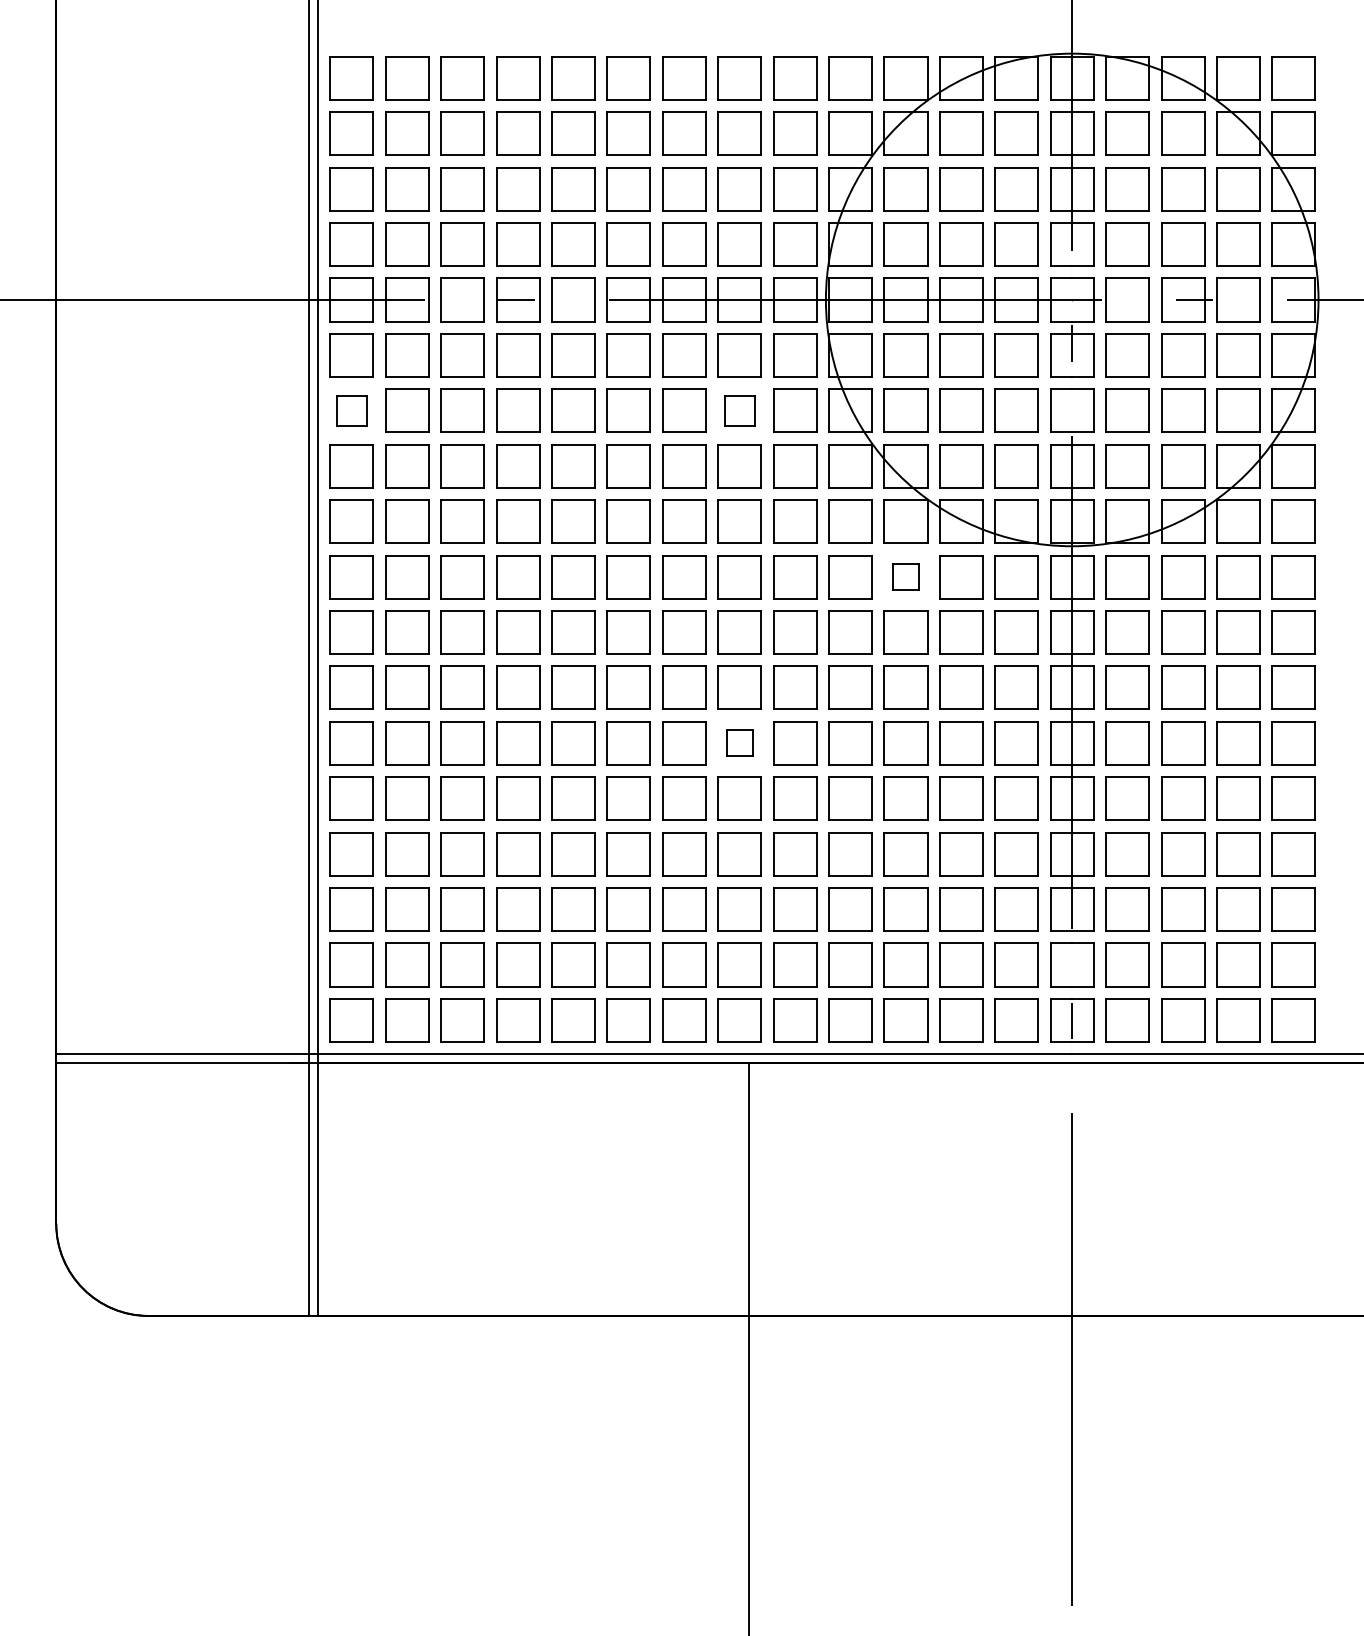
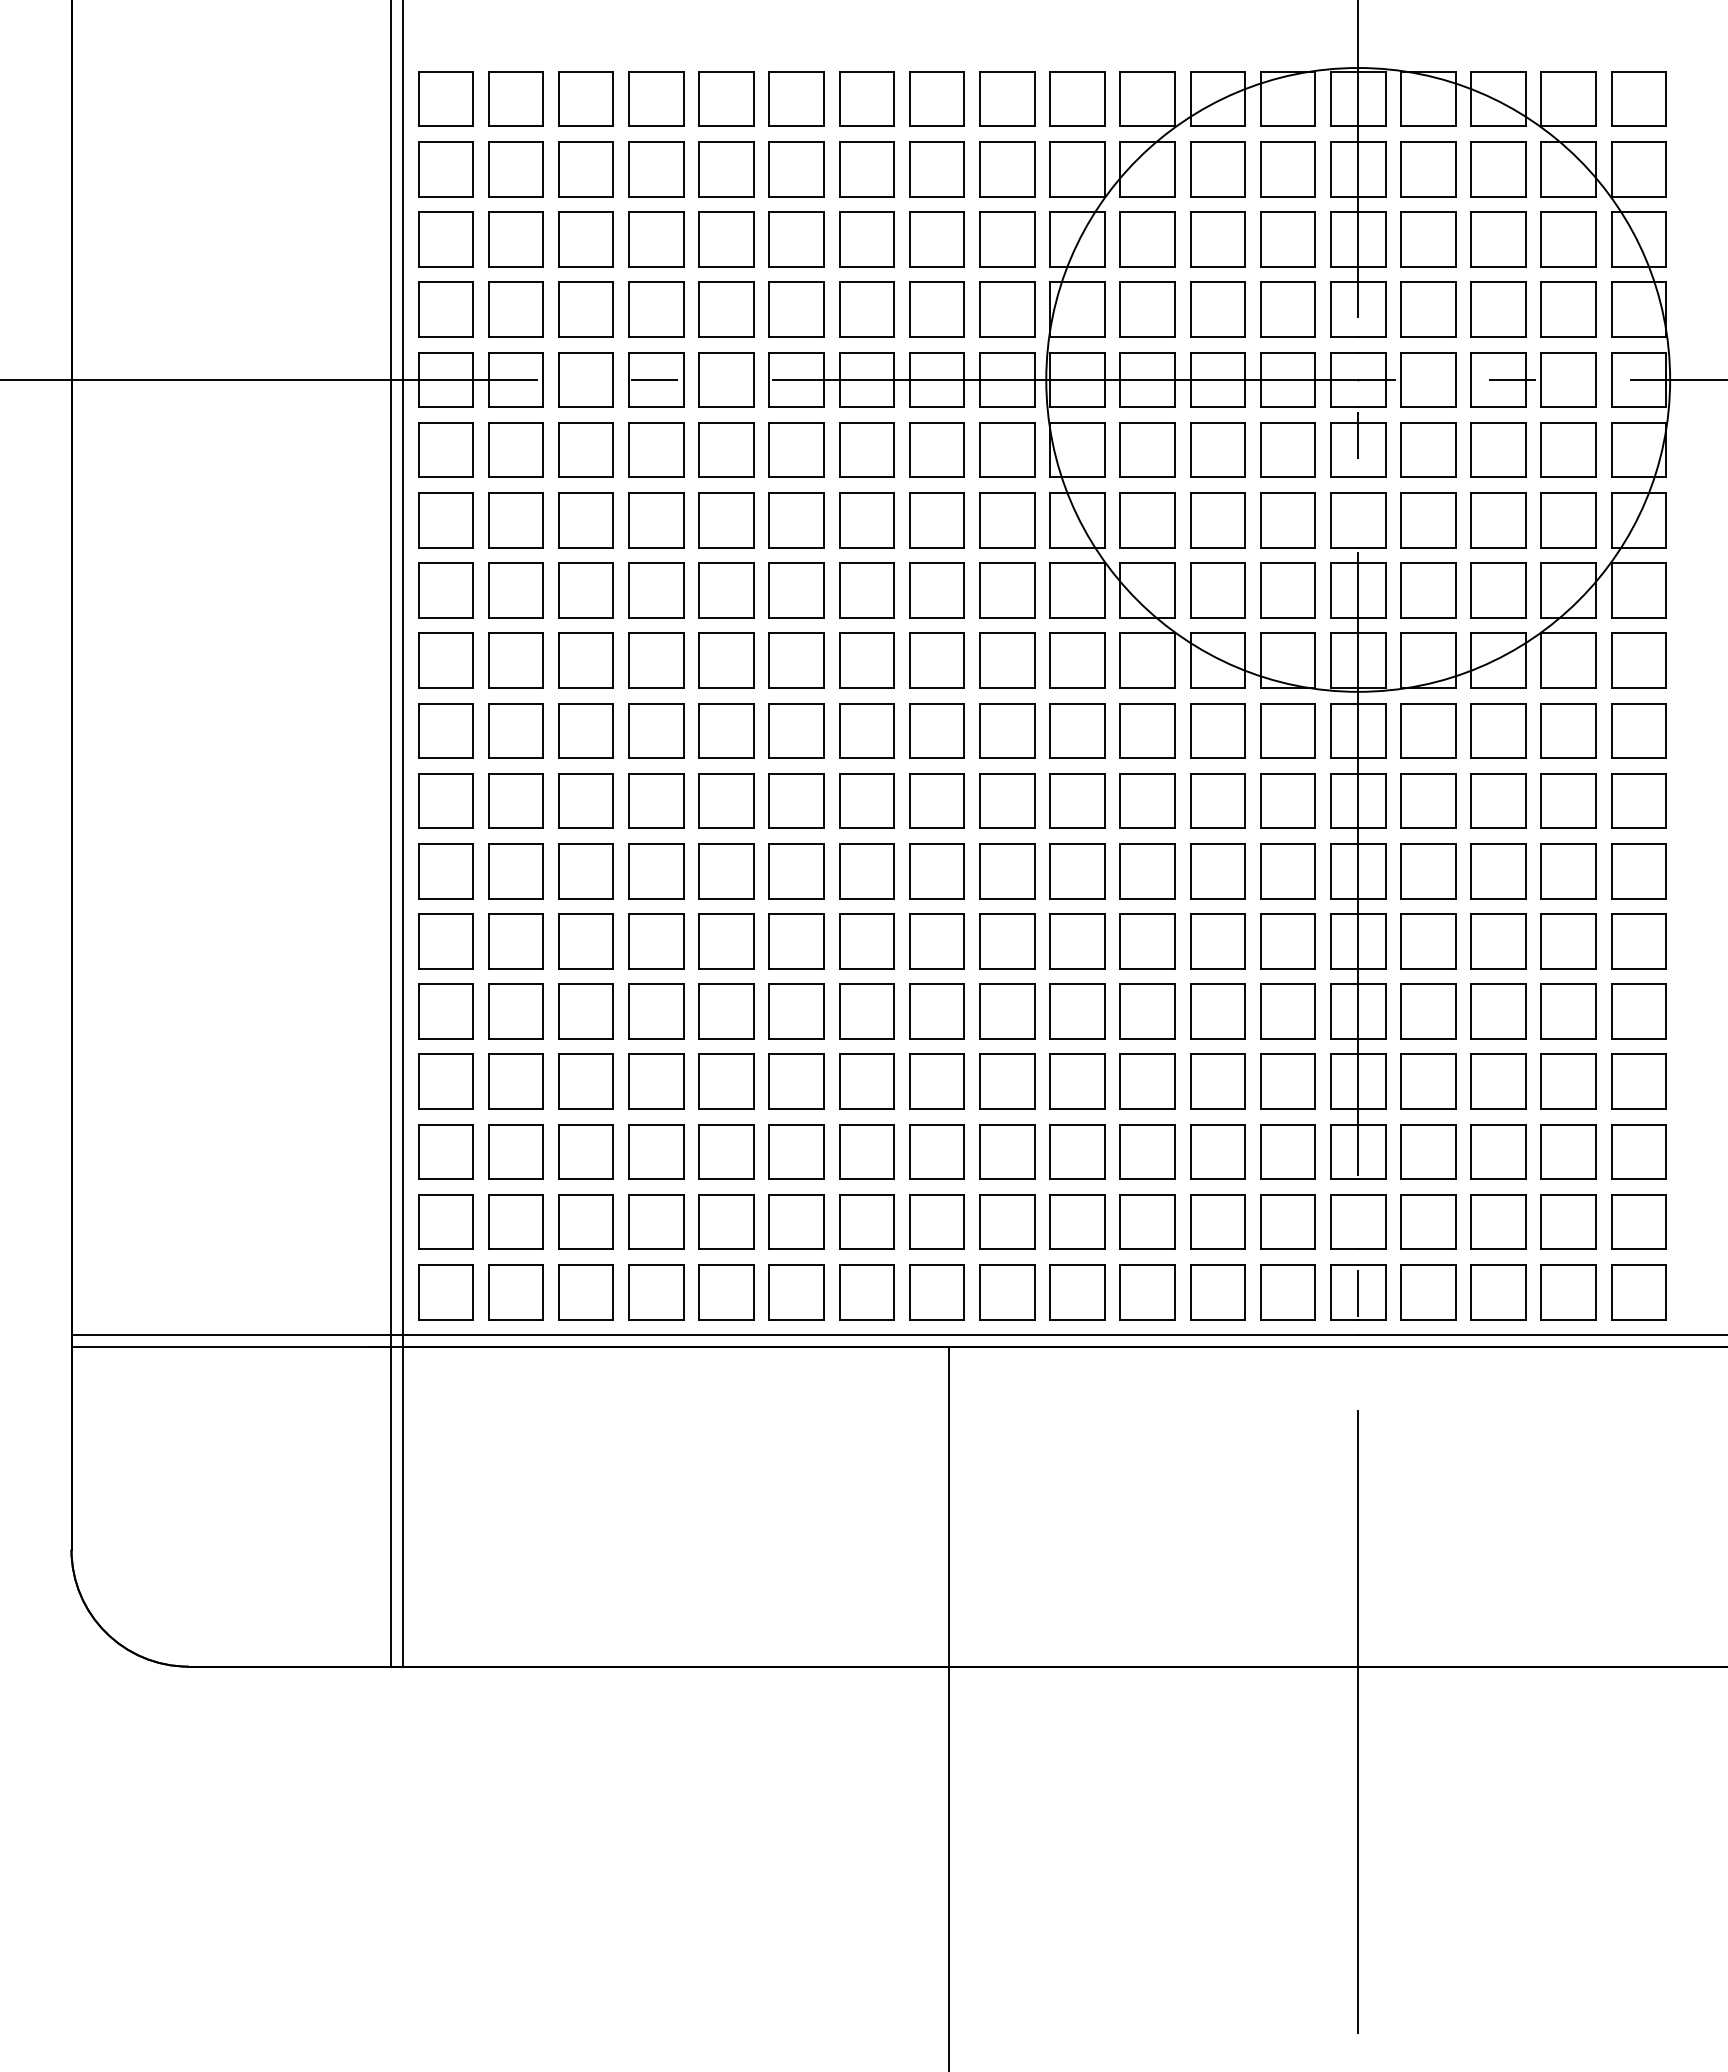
part: (351, 410) -> (445, 520), size x1.43
part: (739, 410) -> (936, 520), size x1.43
part: (905, 576) -> (1147, 730), size x1.67
part: (739, 743) -> (936, 941), size x1.67

